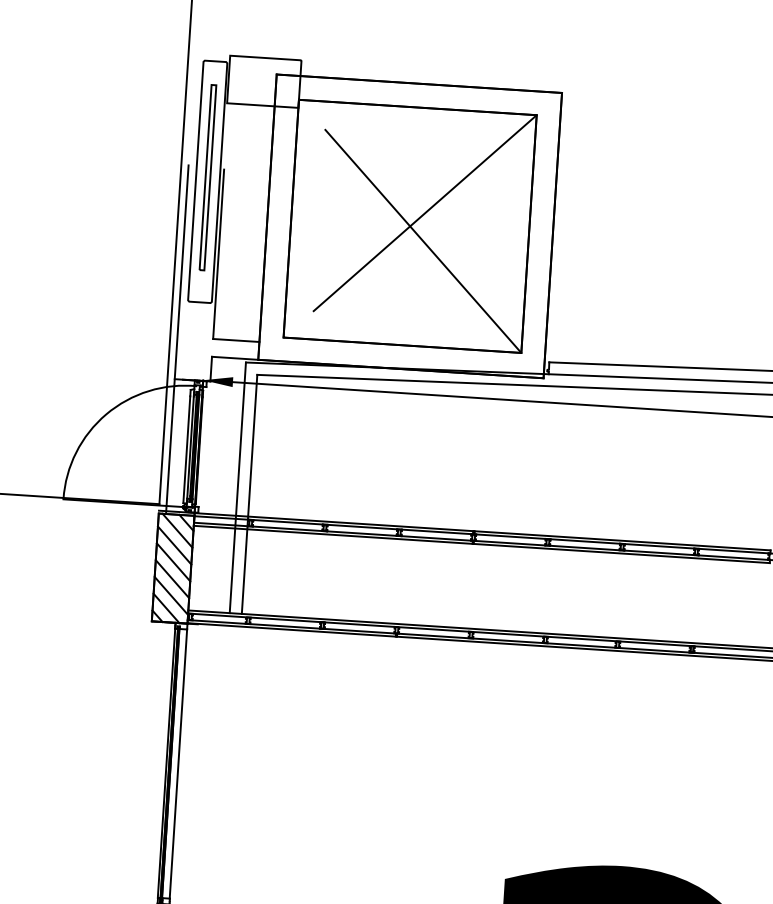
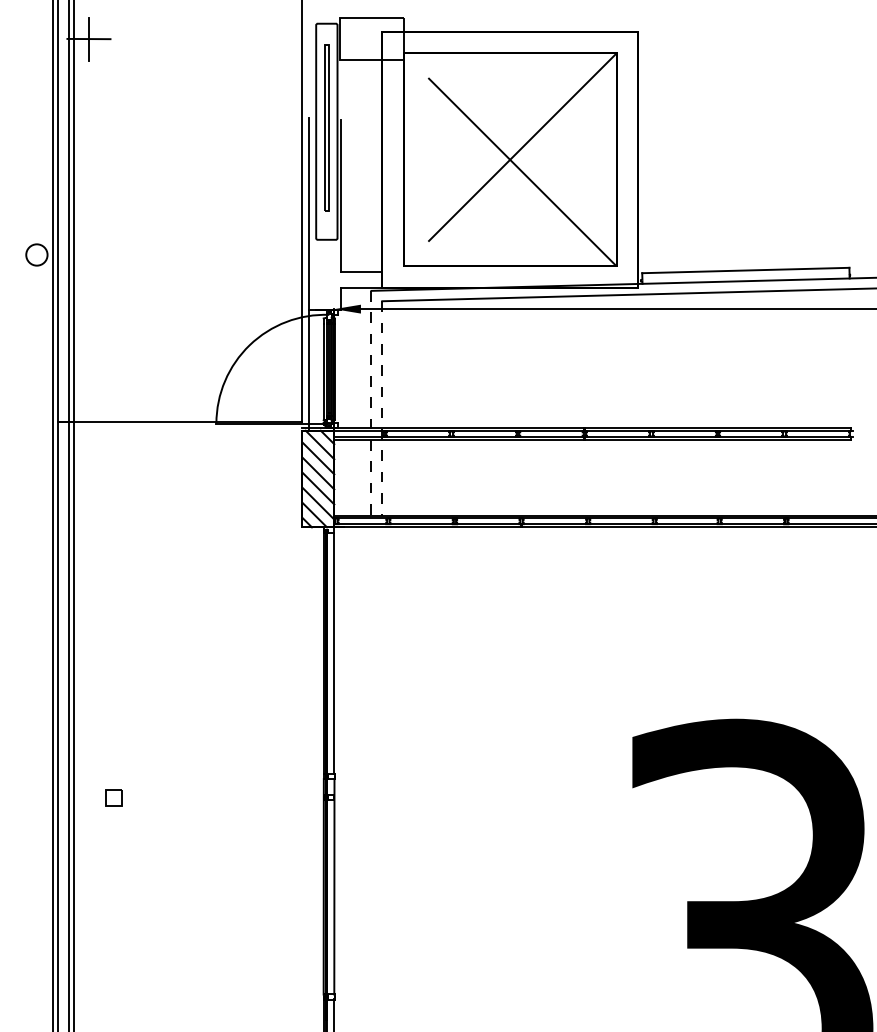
line: (237, 488) -> (371, 403), solid -> dashed
line: (249, 494) -> (382, 408), solid -> dashed

